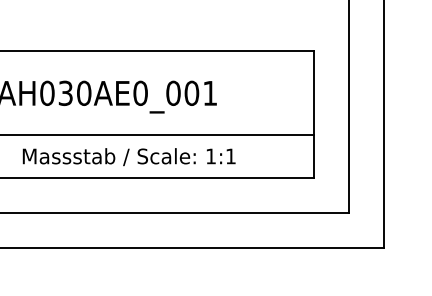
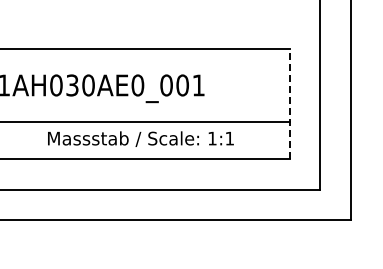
line: (314, 113) -> (289, 103), solid -> dashed
text: (128, 156) -> (140, 138), moved

